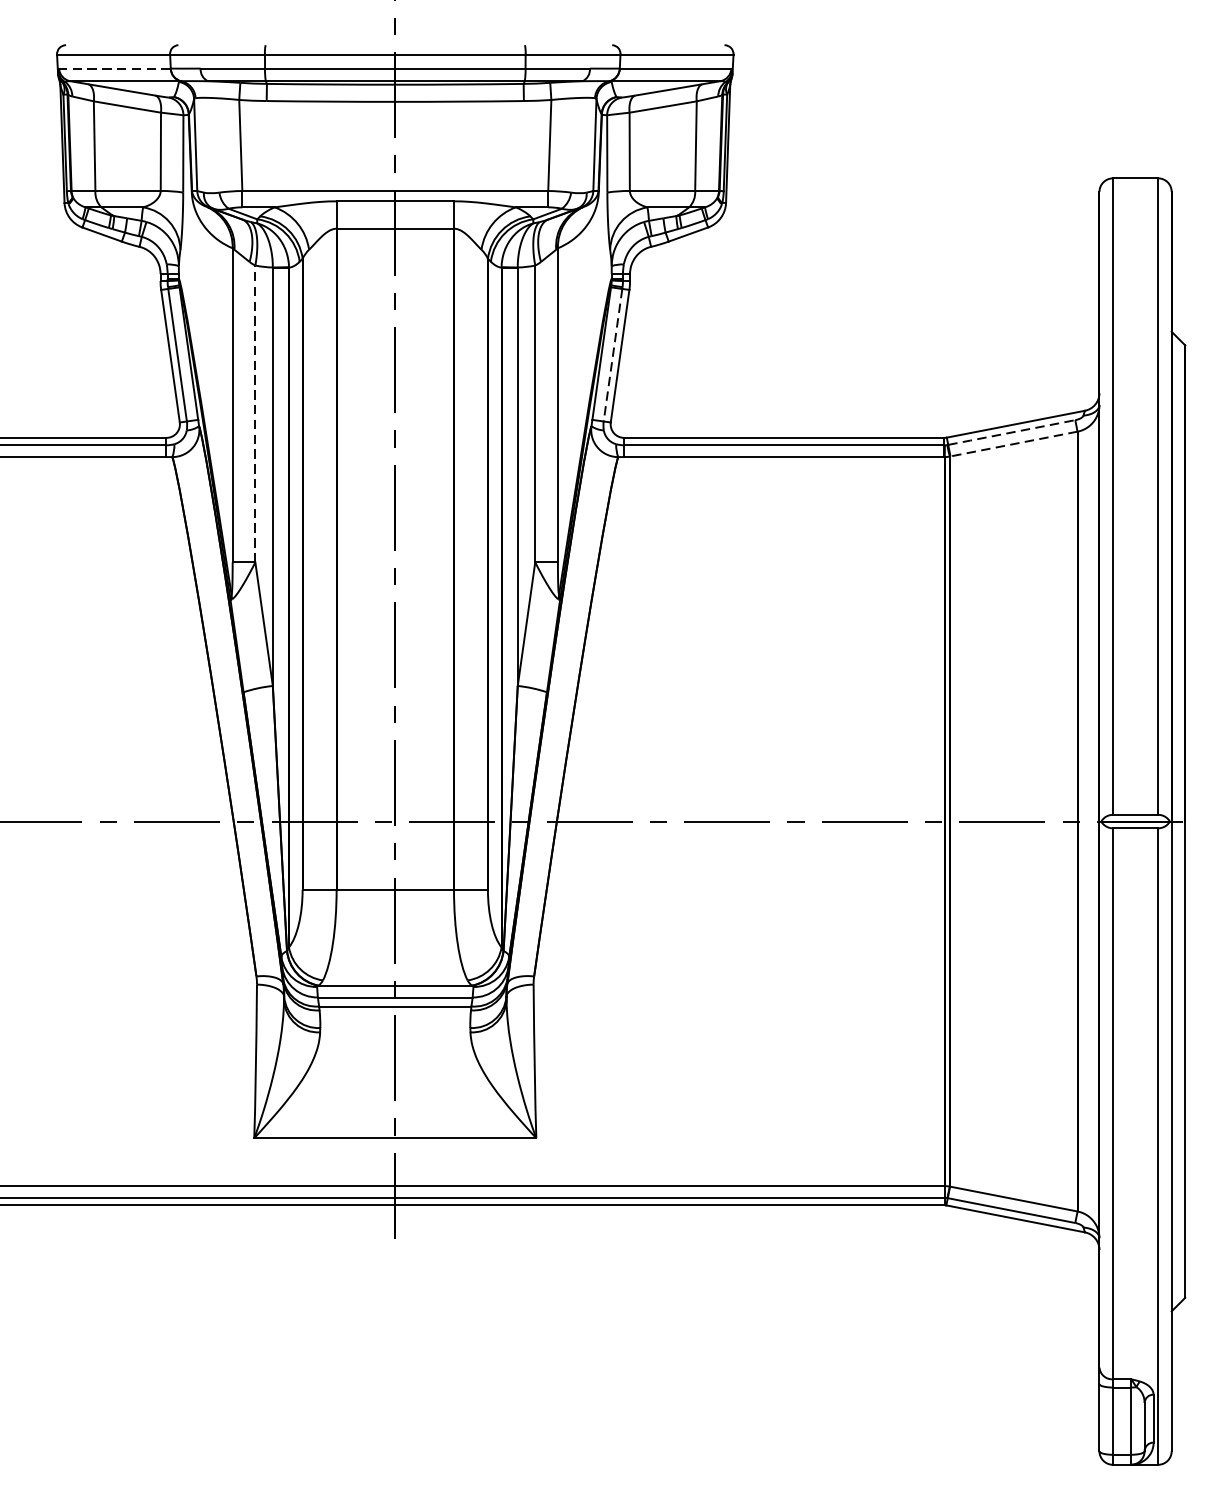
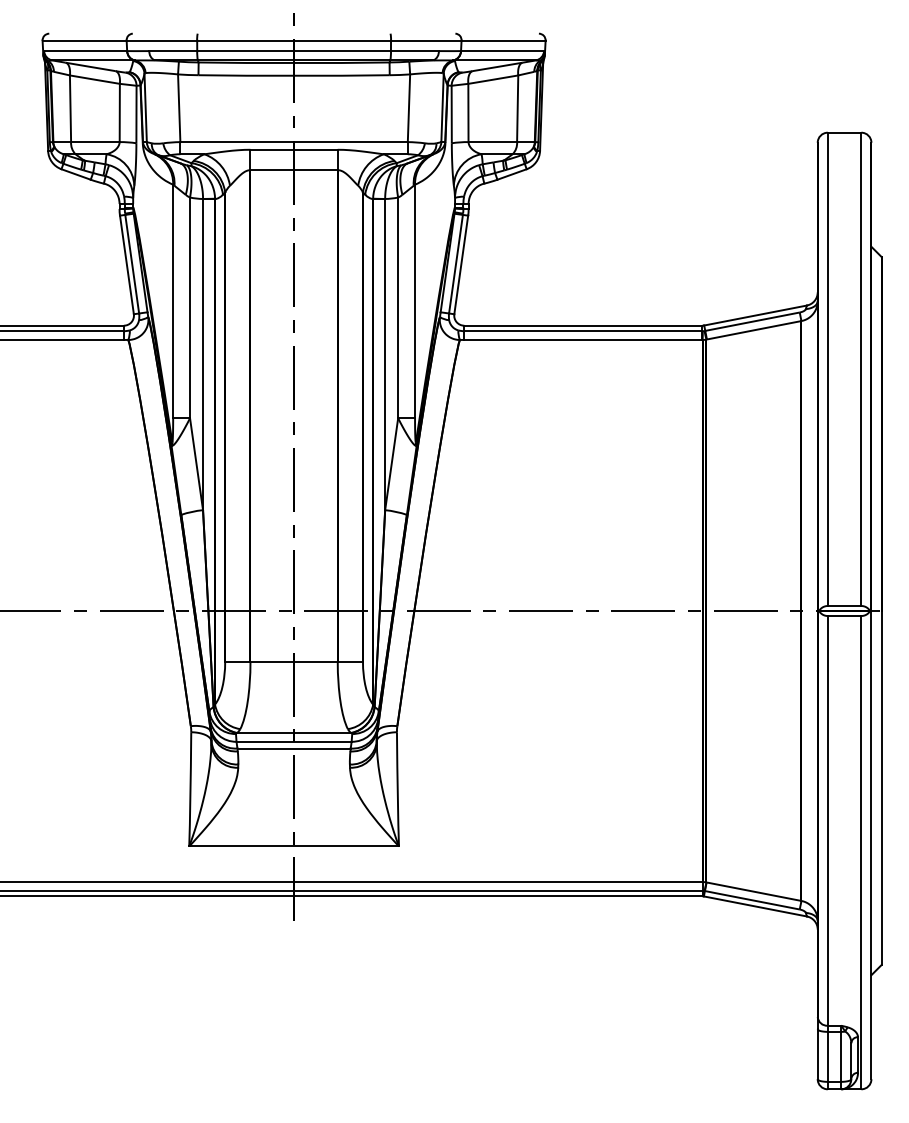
line: (114, 69) -> (85, 51), dashed -> solid
line: (613, 355) -> (456, 264), dashed -> solid
line: (255, 413) -> (190, 307), dashed -> solid
line: (1011, 432) -> (752, 321), dashed -> solid
line: (1014, 444) -> (754, 330), dashed -> solid

